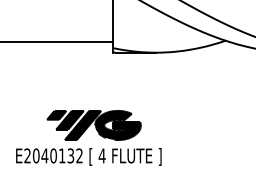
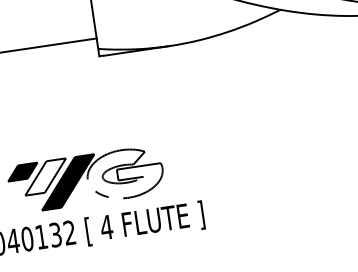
fill: (69, 119) -> (44, 175), removed
fill: (117, 125) -> (124, 174), removed

